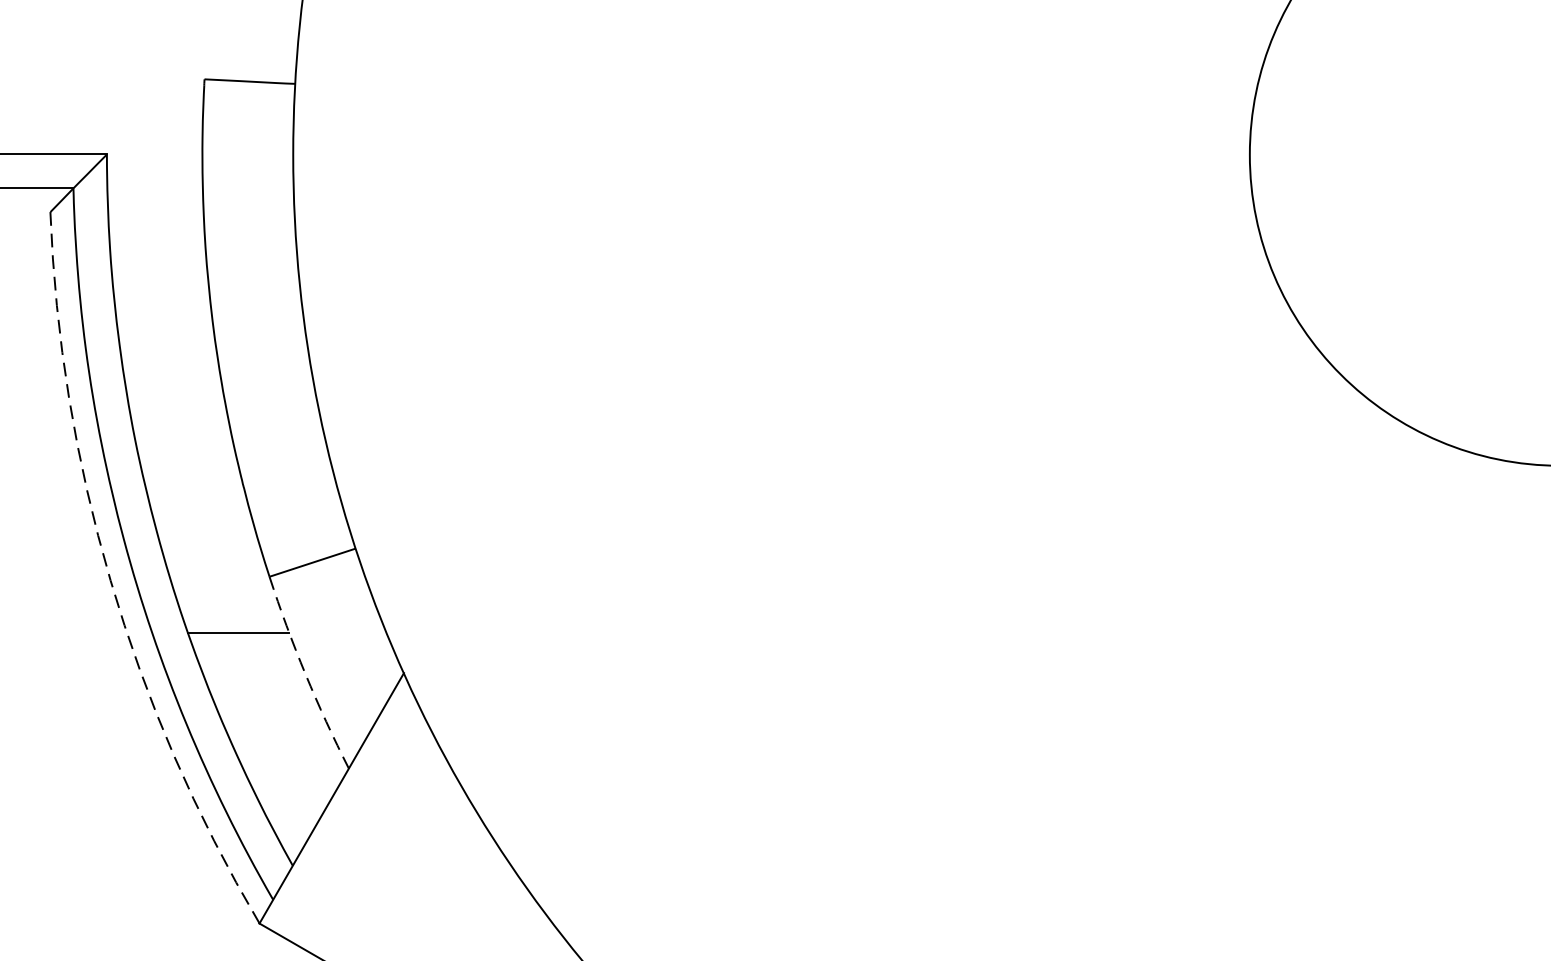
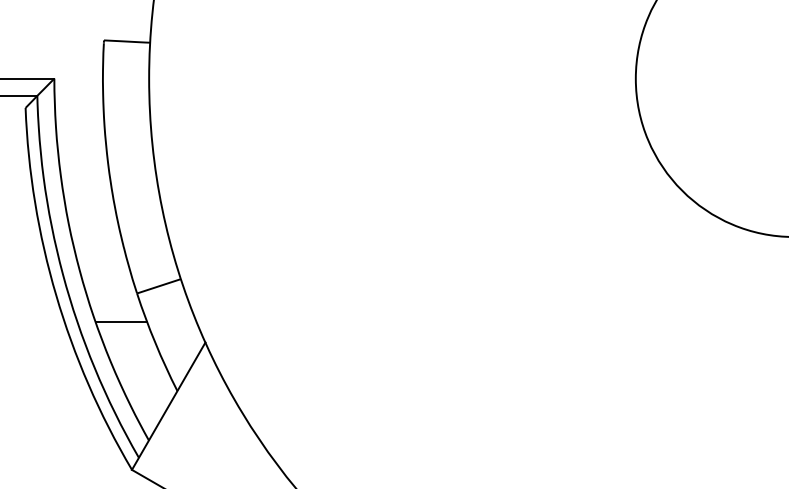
arc: (111, 580) -> (56, 295), dashed -> solid
arc: (305, 675) -> (155, 343), dashed -> solid

